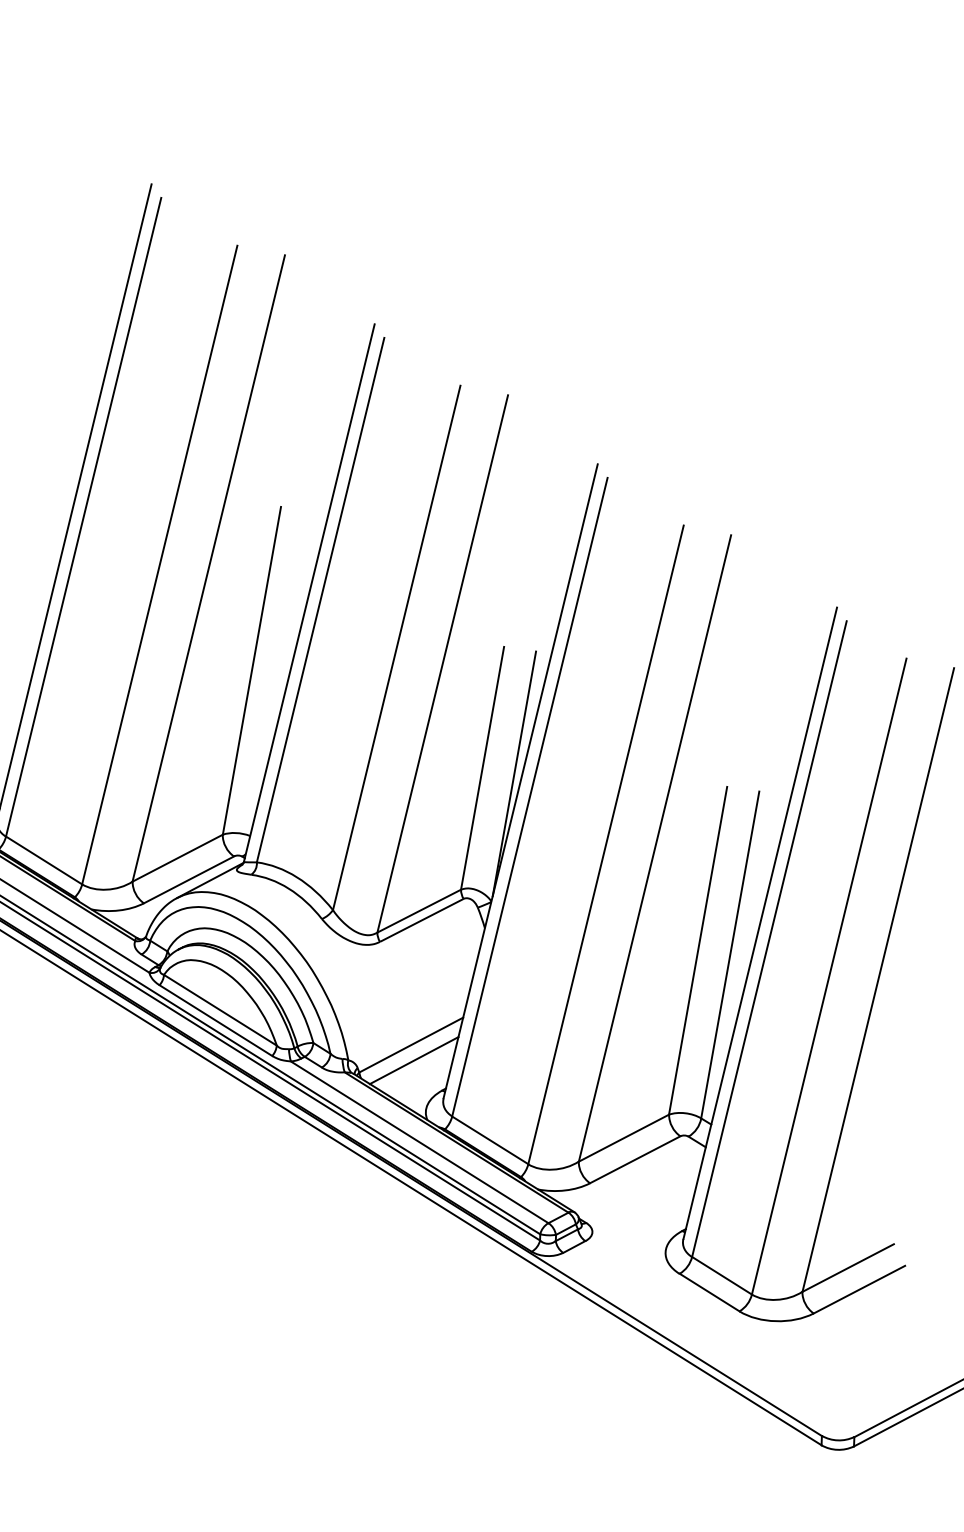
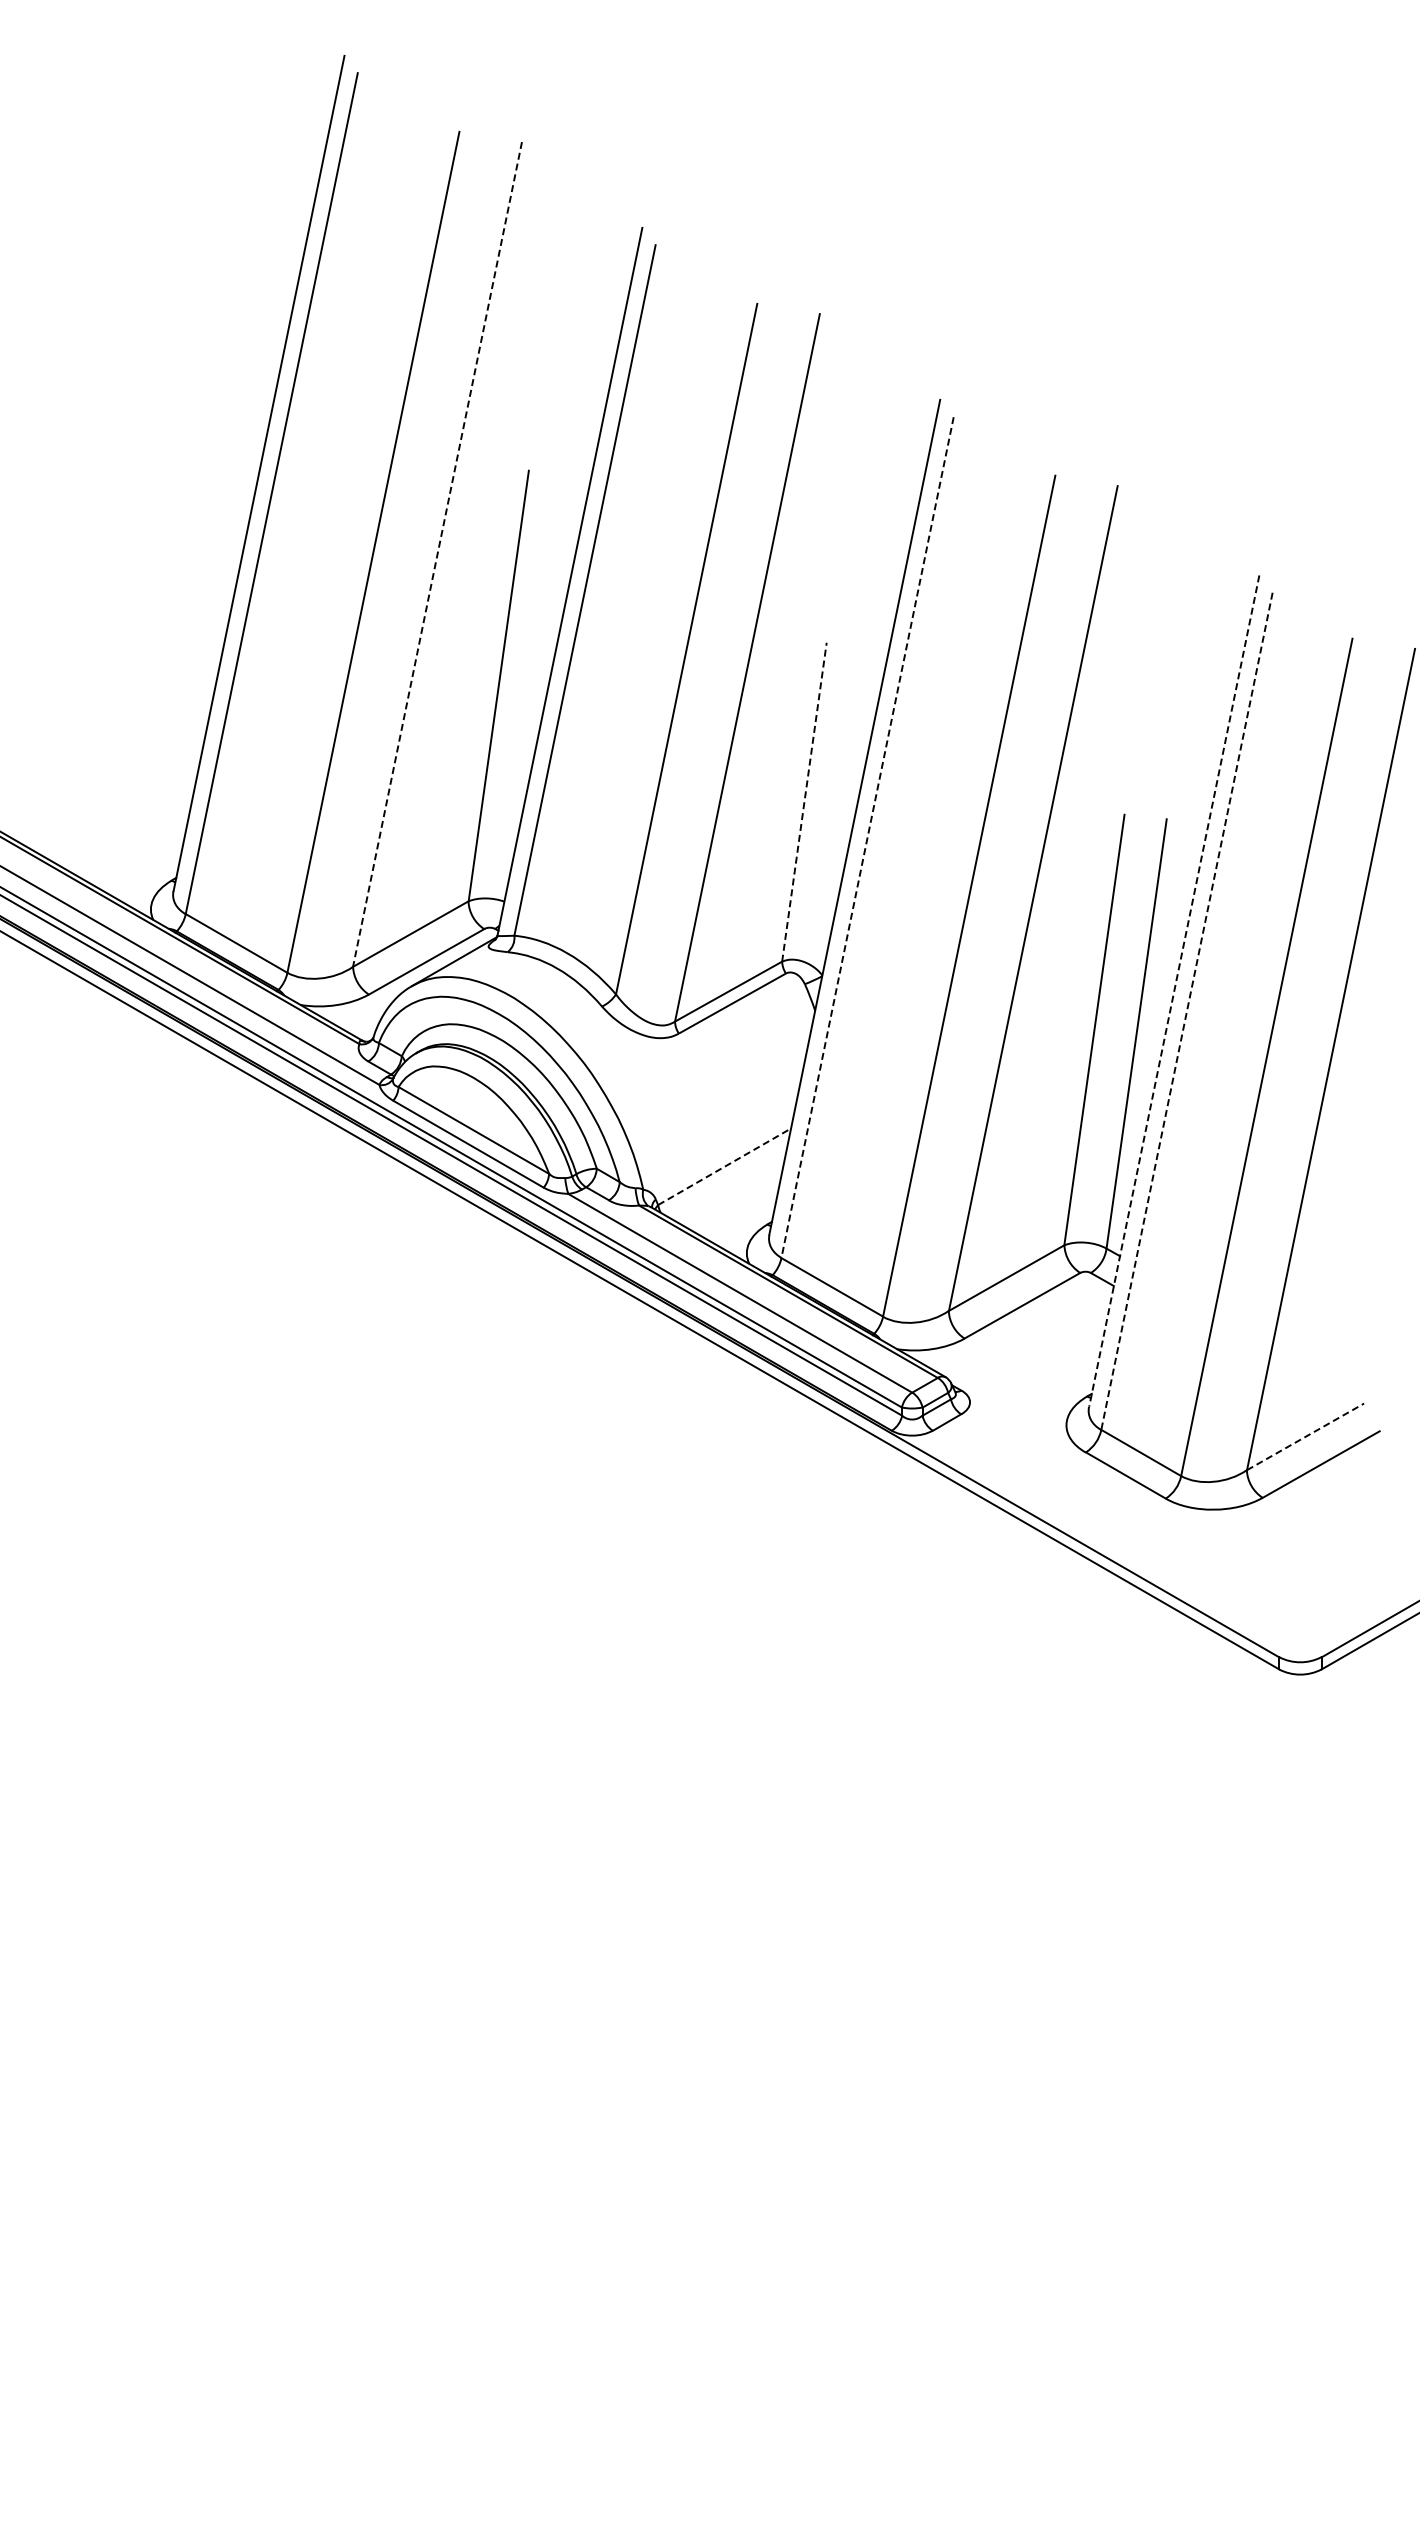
line: (208, 568) -> (437, 554), solid -> dashed
line: (482, 767) -> (804, 801), solid -> dashed
line: (513, 773) -> (845, 807), removed
line: (529, 797) -> (867, 838), solid -> dashed
line: (760, 923) -> (1174, 991), solid -> dashed
line: (769, 939) -> (1186, 1011), solid -> dashed
line: (411, 1044) -> (724, 1166), solid -> dashed
line: (413, 1060) -> (728, 1186), removed
line: (848, 1267) -> (1306, 1436), solid -> dashed

